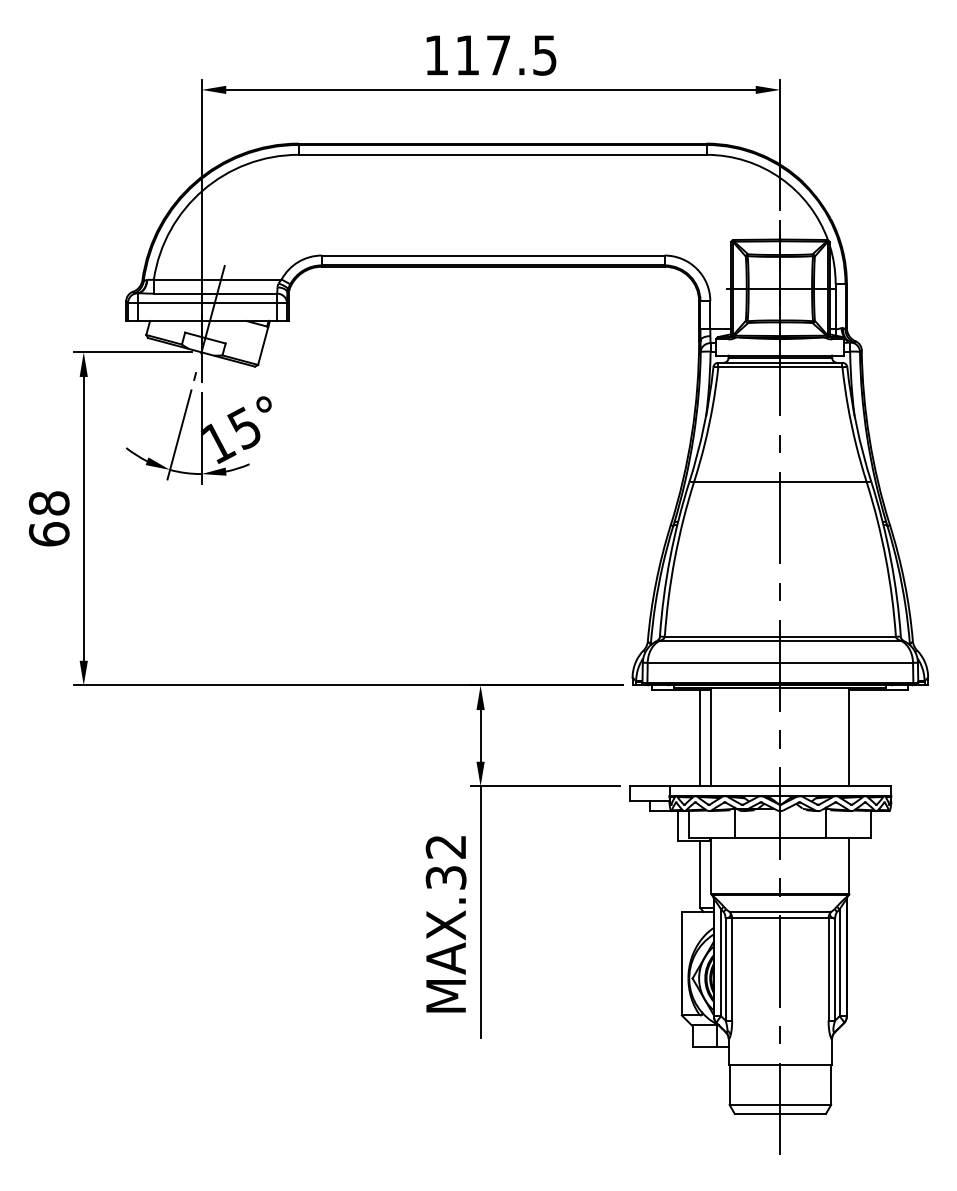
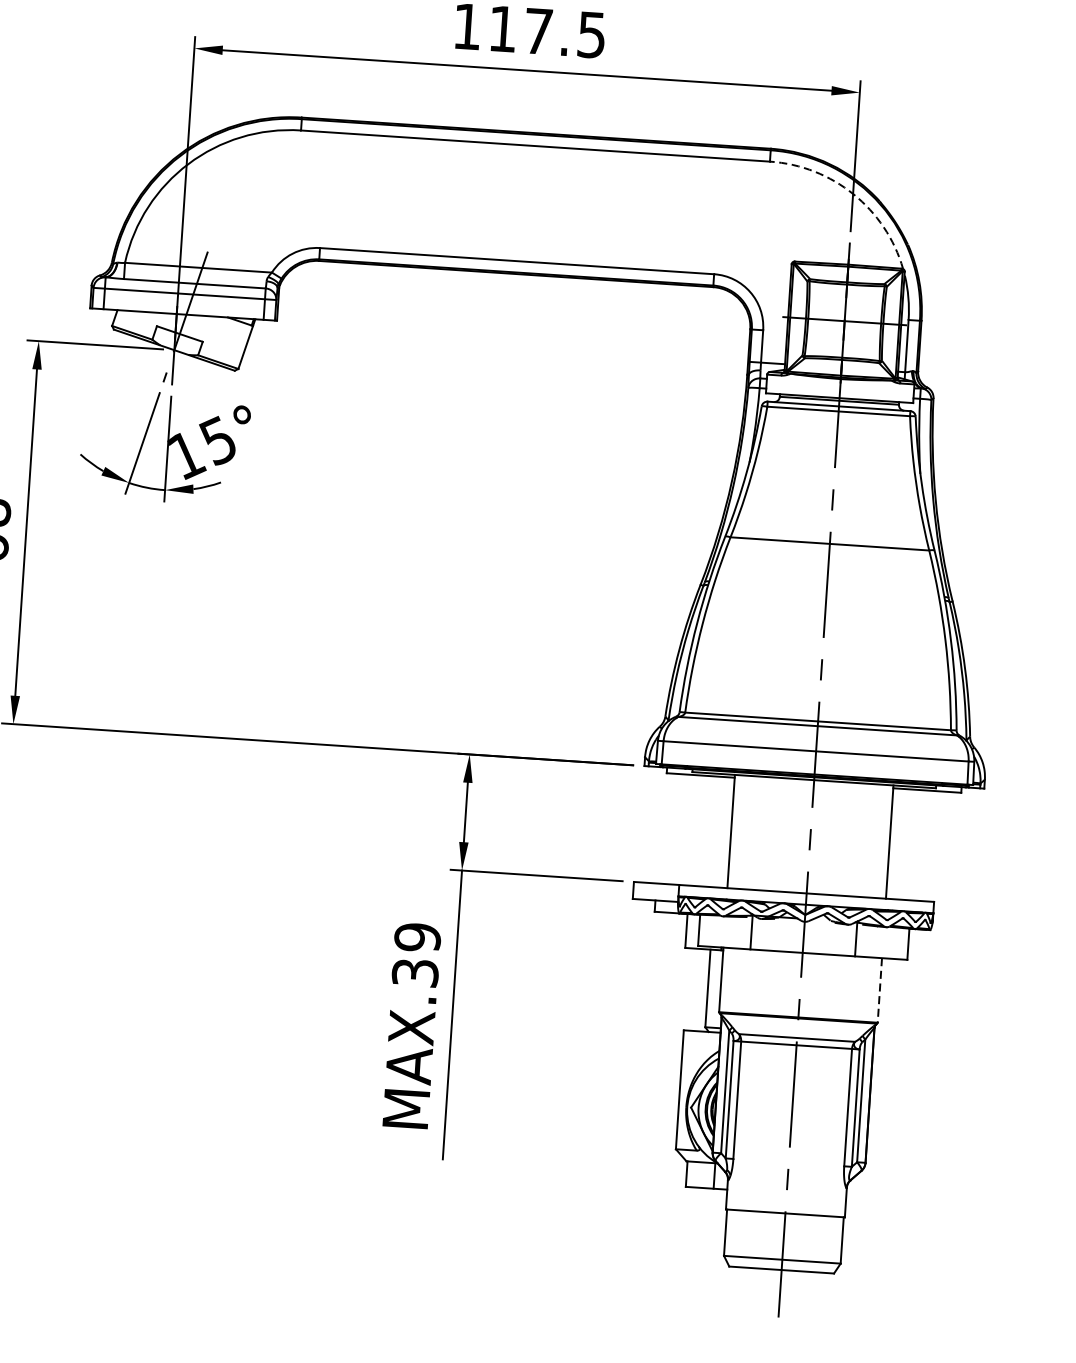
arc: (780, 178) -> (853, 194), solid -> dashed
line: (700, 738) -> (718, 832), removed
text: (445, 846) -> (417, 936), MAX.32 -> MAX.39
line: (849, 866) -> (880, 990), solid -> dashed

